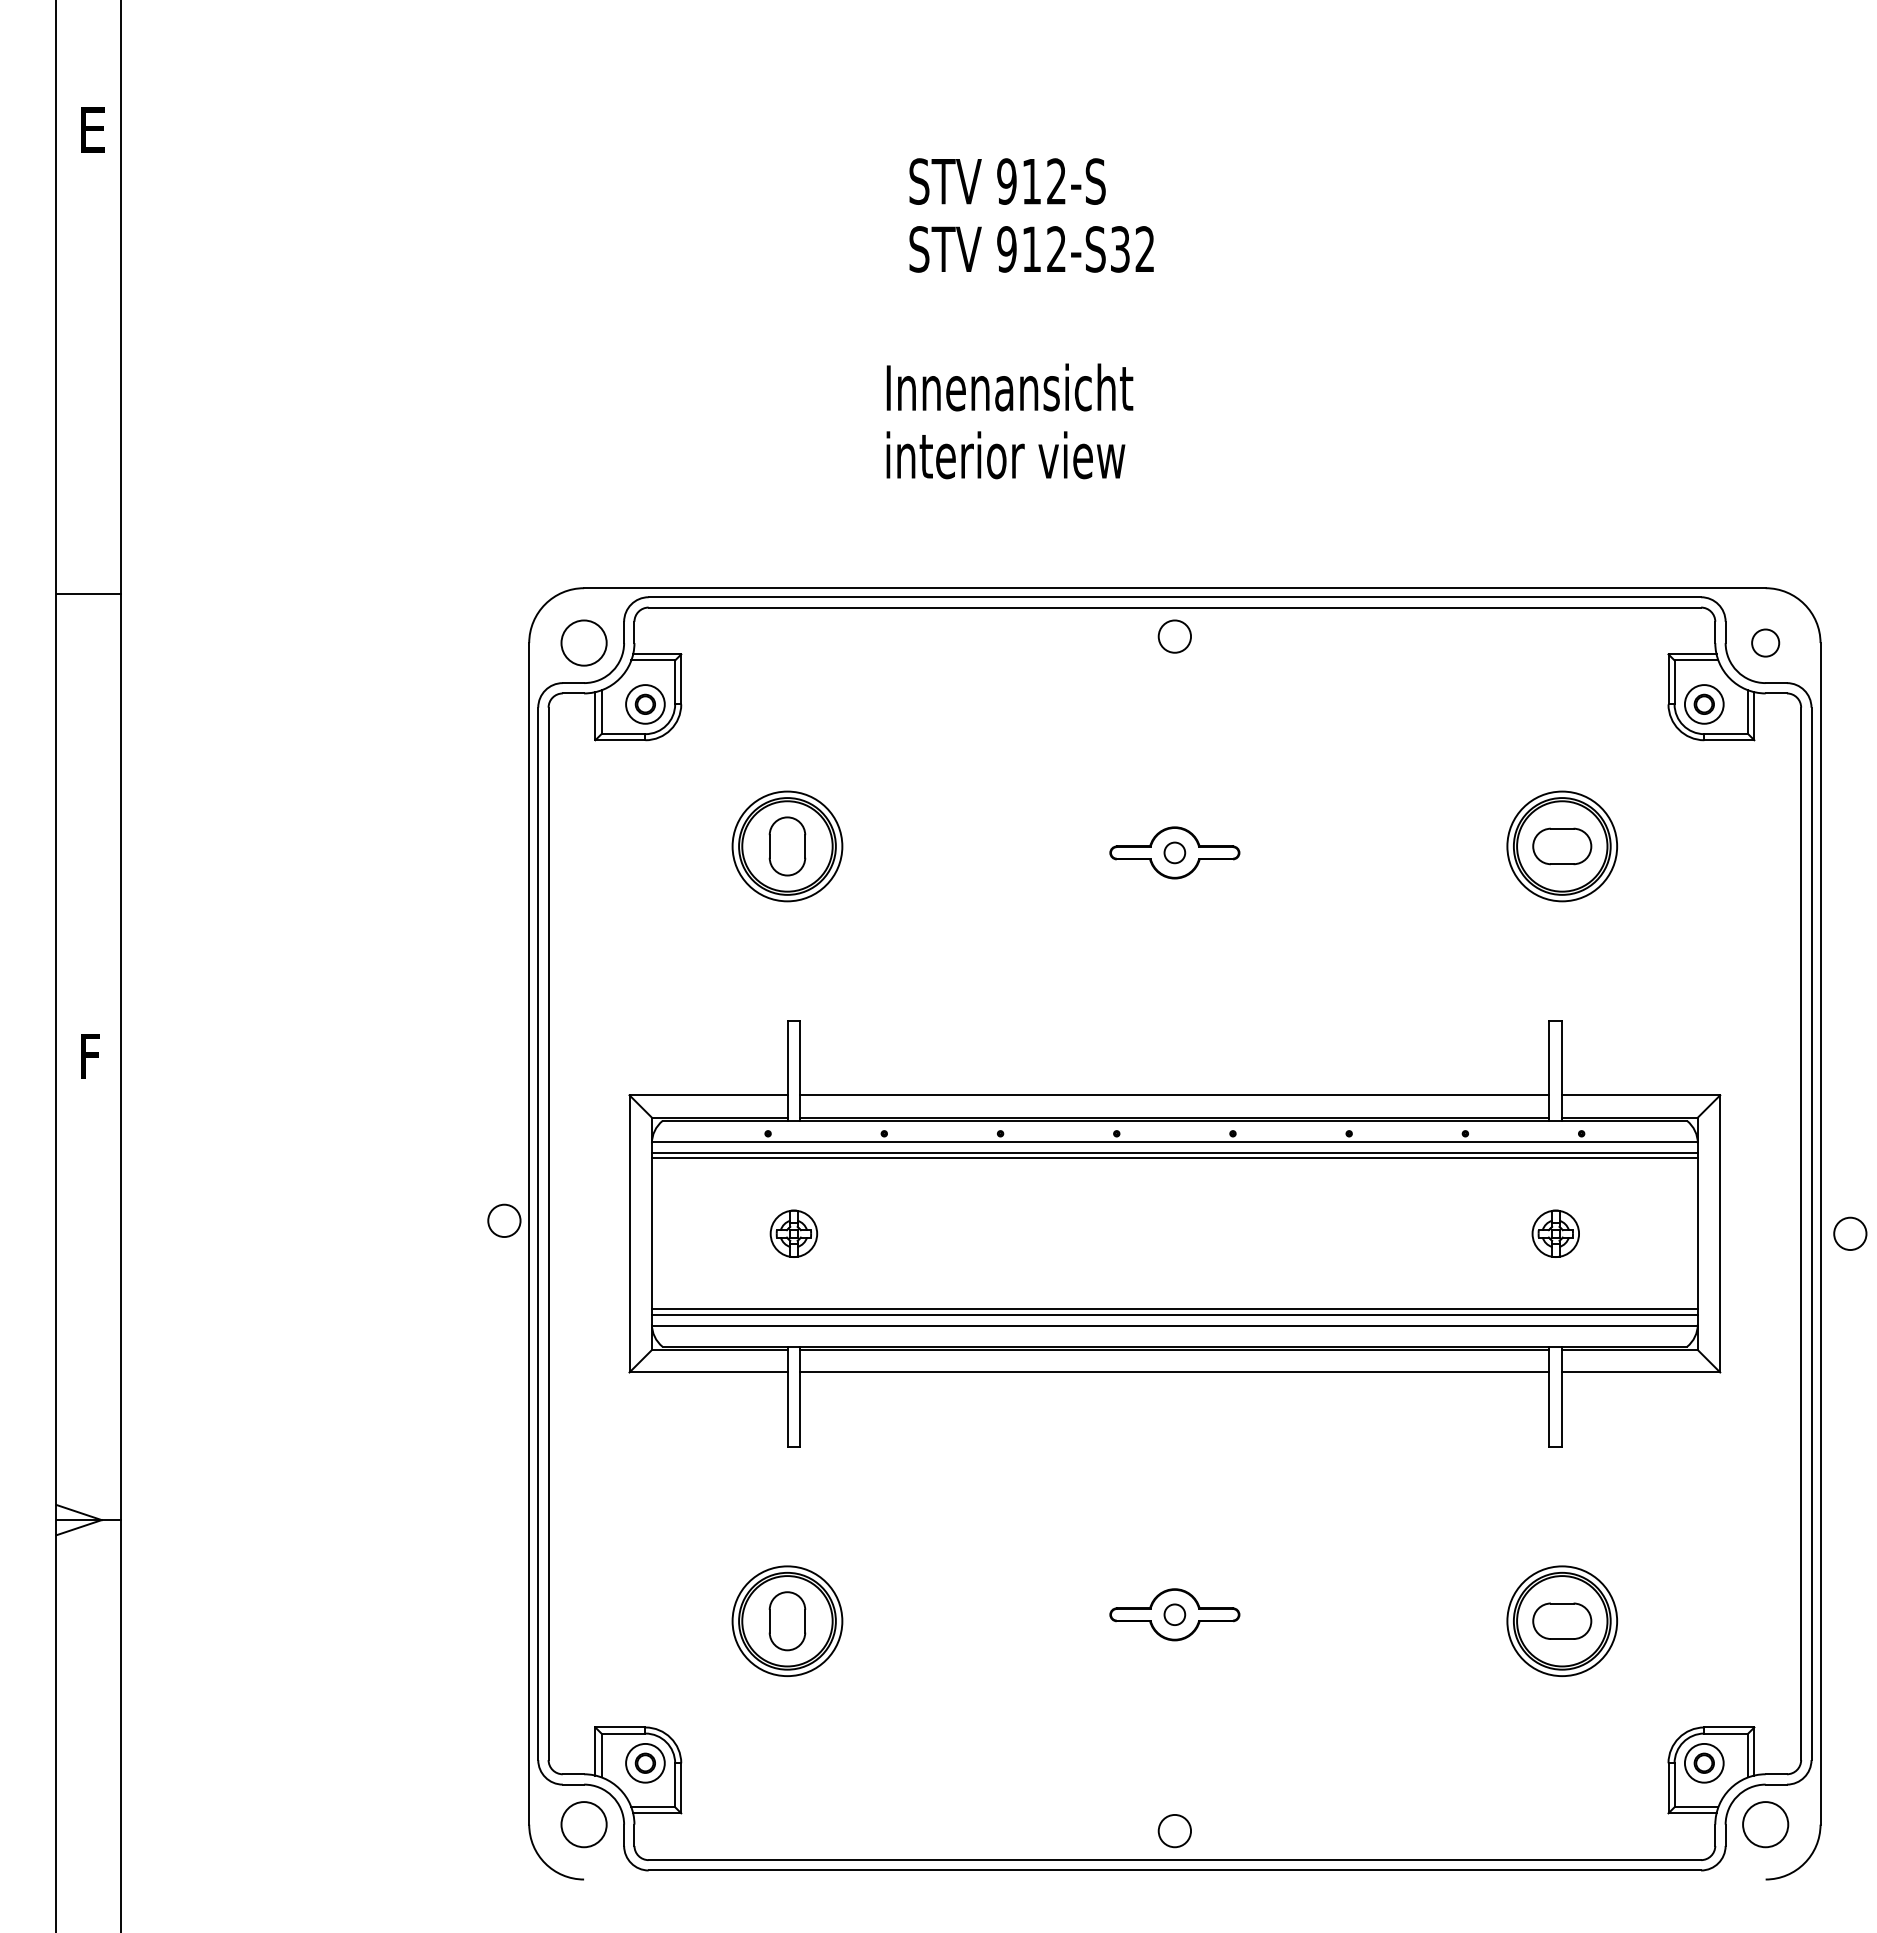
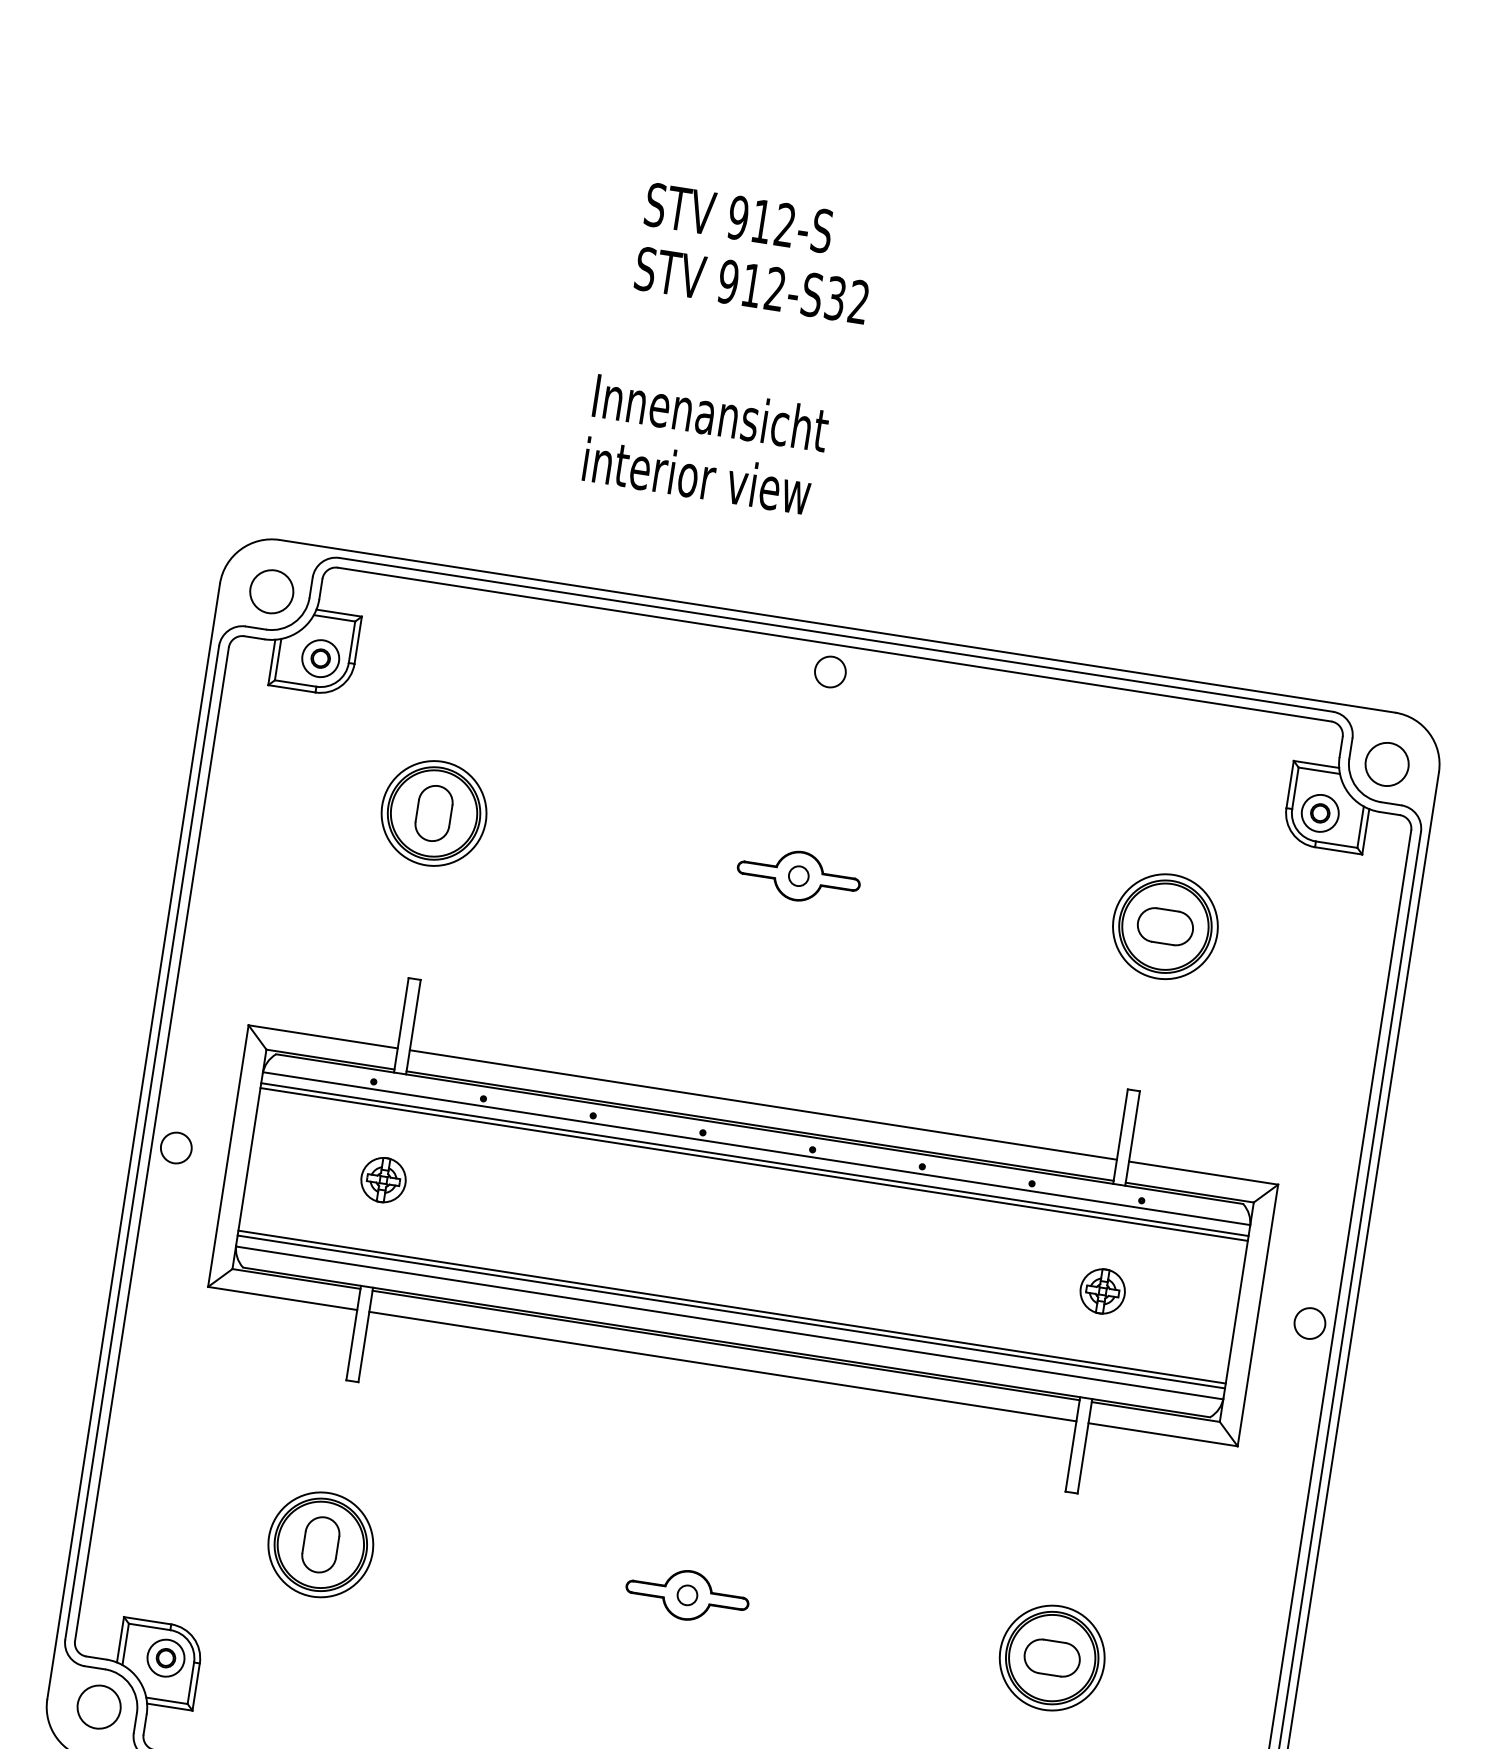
circle: (1765, 642) -> (1387, 763), size x1.67
circle: (504, 1220) -> (176, 1147), moved
circle: (1850, 1233) -> (1310, 1323), moved

